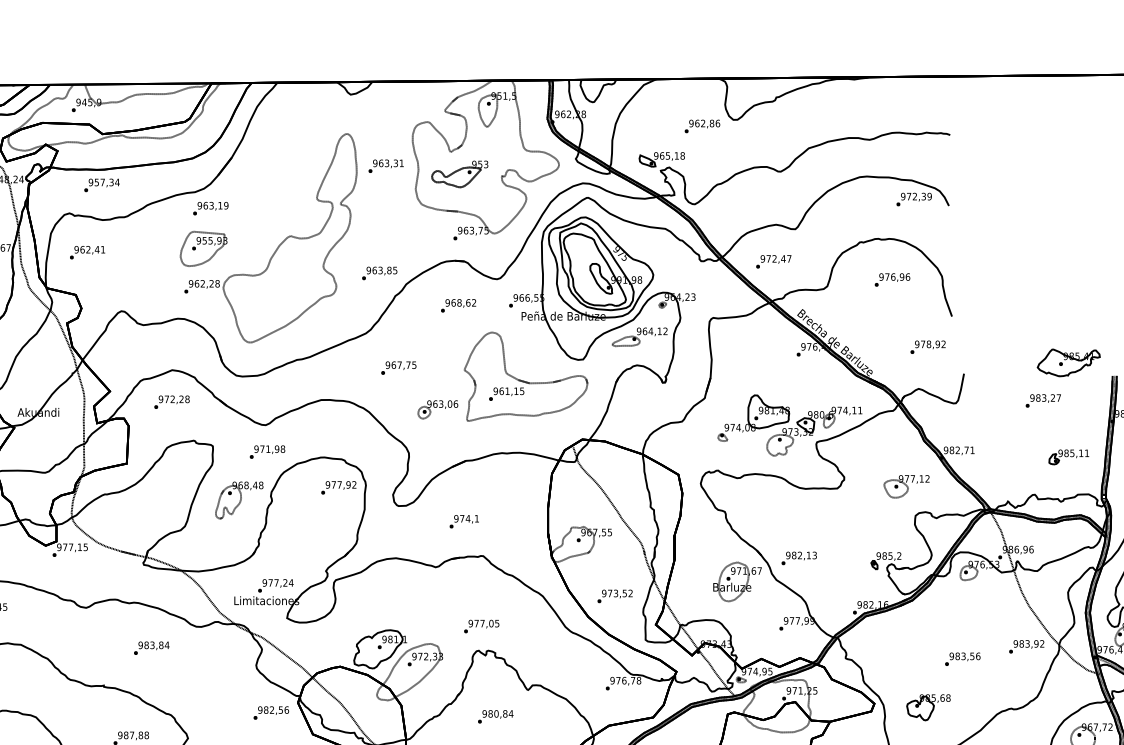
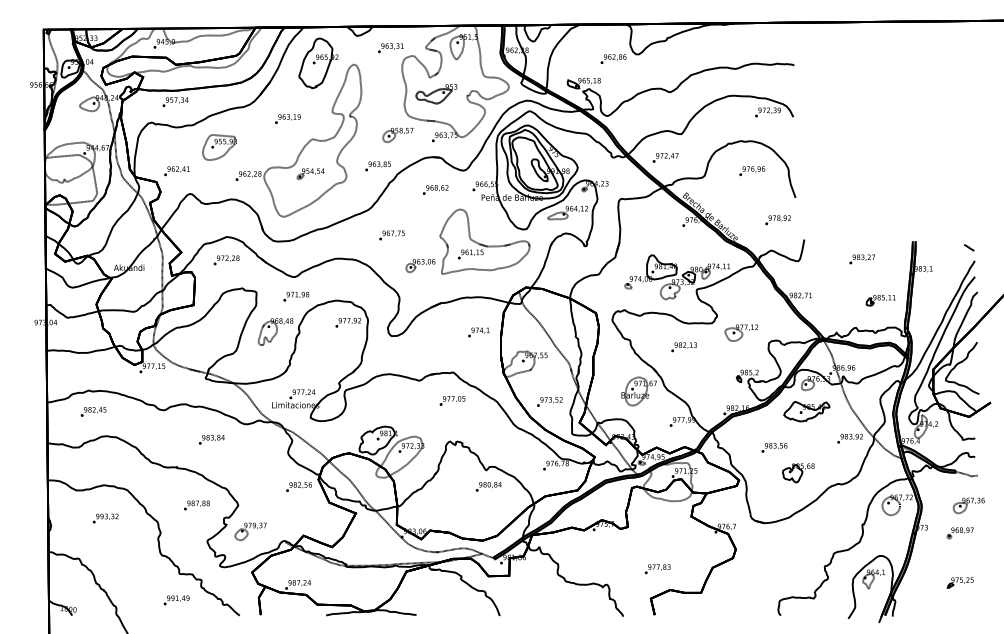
part: (297, 132) -> (318, 63), added
text: (385, 166) -> (390, 48), moved
text: (210, 207) -> (287, 118), moved
part: (406, 229) -> (397, 134), added
part: (203, 248) -> (219, 147), moved
text: (86, 253) -> (176, 171), moved
part: (287, 284) -> (310, 174), added
part: (1068, 362) -> (806, 411), moved
part: (906, 486) -> (741, 332), moved
text: (463, 521) -> (478, 332), moved
text: (798, 558) -> (683, 347), moved
text: (481, 625) -> (452, 400), moved
text: (962, 658) -> (774, 447), moved
part: (928, 708) -> (798, 473), moved
text: (495, 716) -> (488, 486), moved

